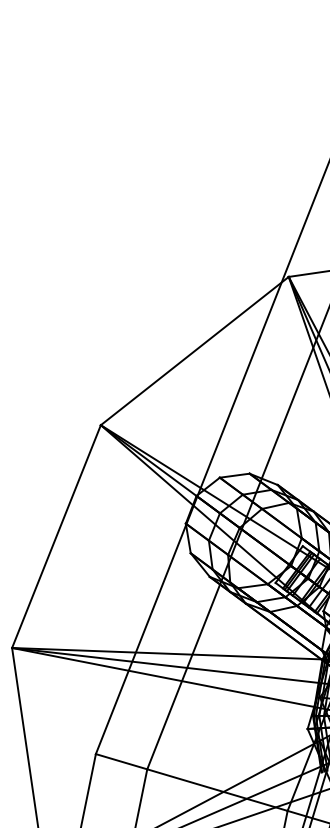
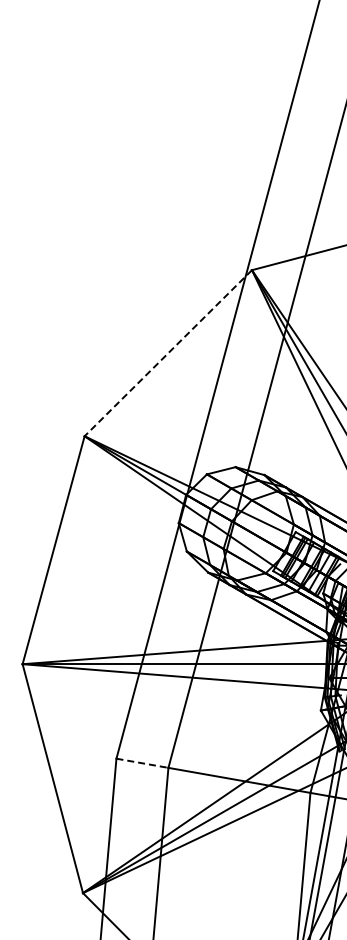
line: (194, 351) -> (168, 353), solid -> dashed
line: (121, 761) -> (142, 763), solid -> dashed

